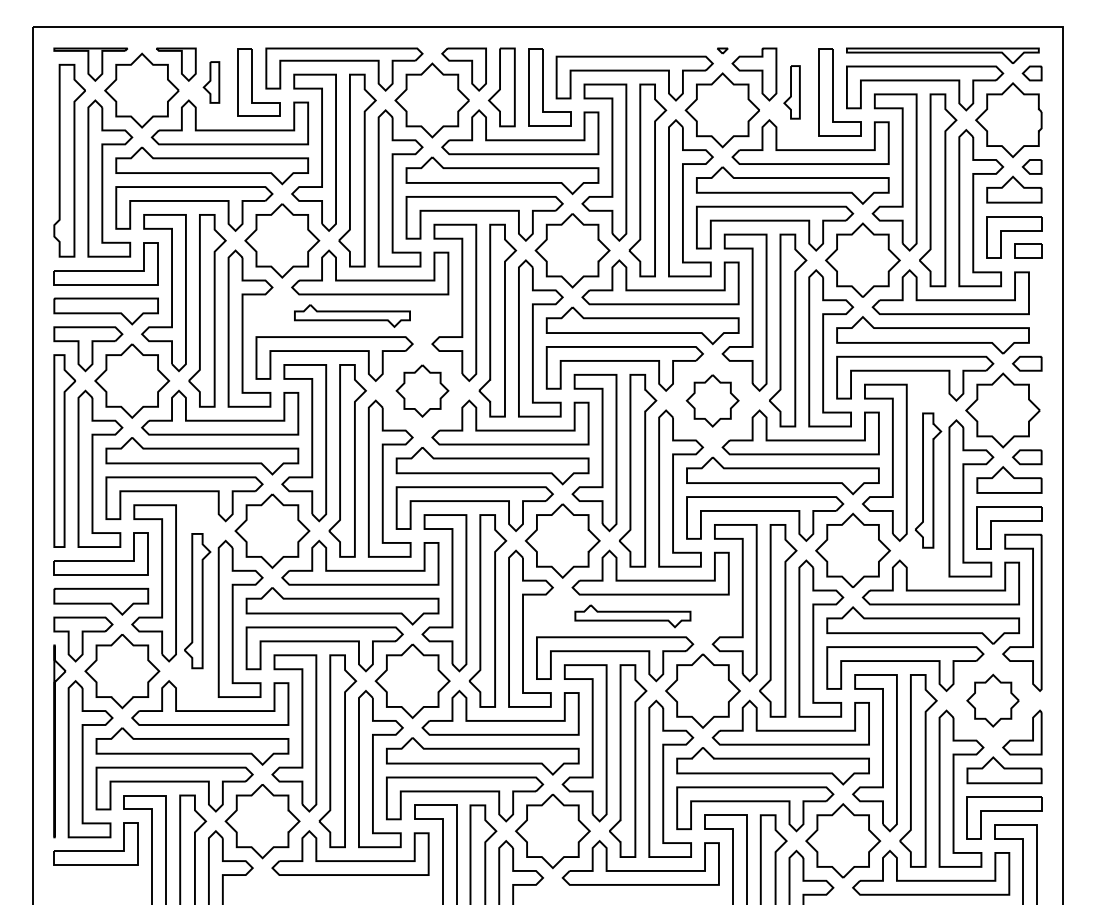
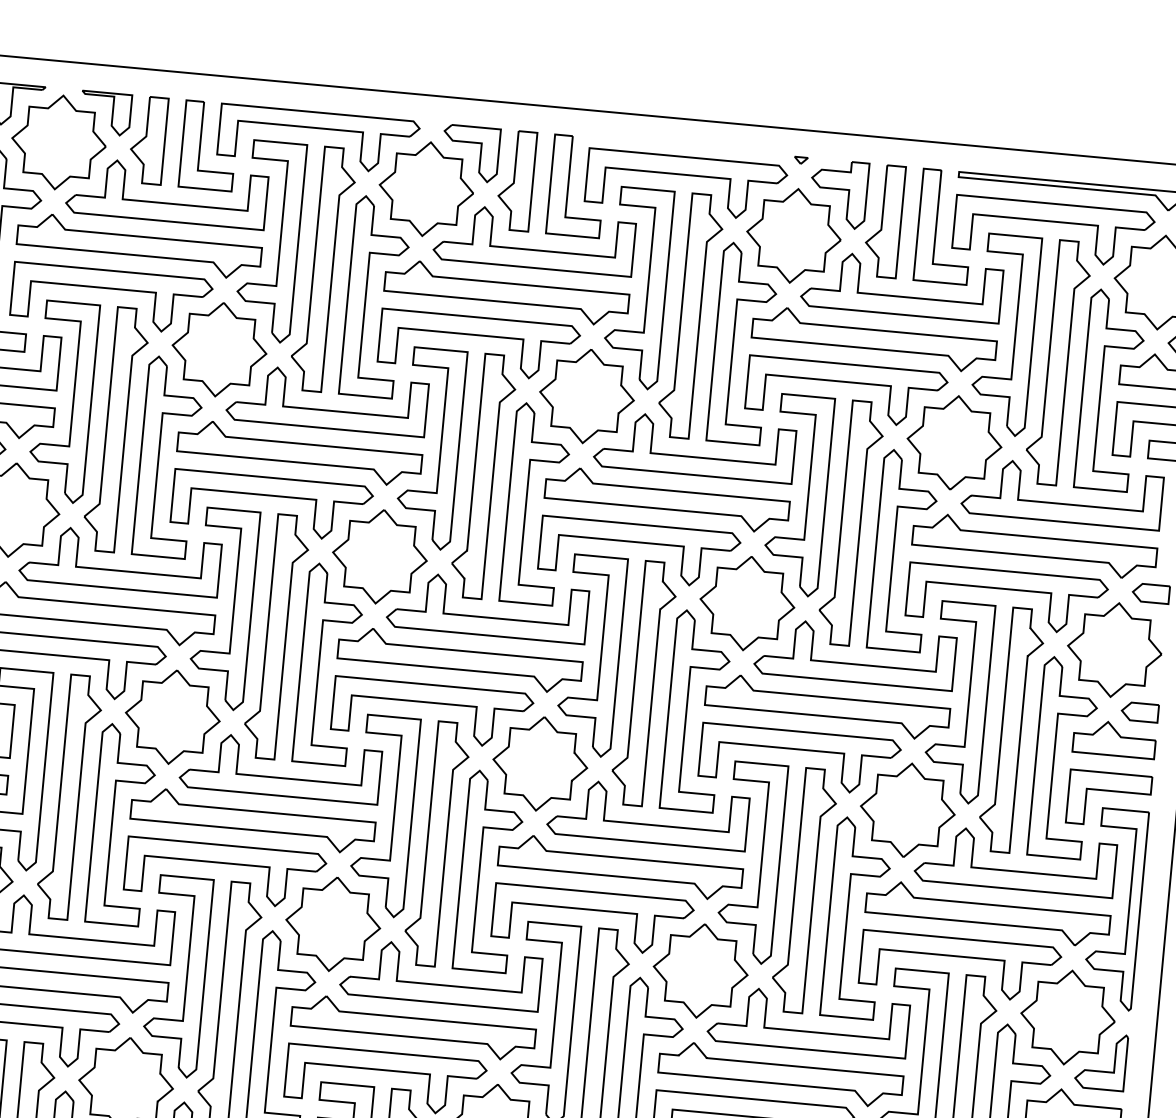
part: (211, 82) -> (148, 140), size x1.67
part: (791, 92) -> (883, 221), size x1.67
part: (352, 315) -> (299, 452), size x1.67
part: (422, 390) -> (379, 556), size x1.43
part: (712, 400) -> (746, 603), size x1.43
part: (928, 480) -> (1011, 730), size x1.43
part: (197, 600) -> (69, 796), size x1.43
part: (632, 616) -> (619, 867), size x1.67
part: (992, 700) -> (1067, 1017), size x1.43

